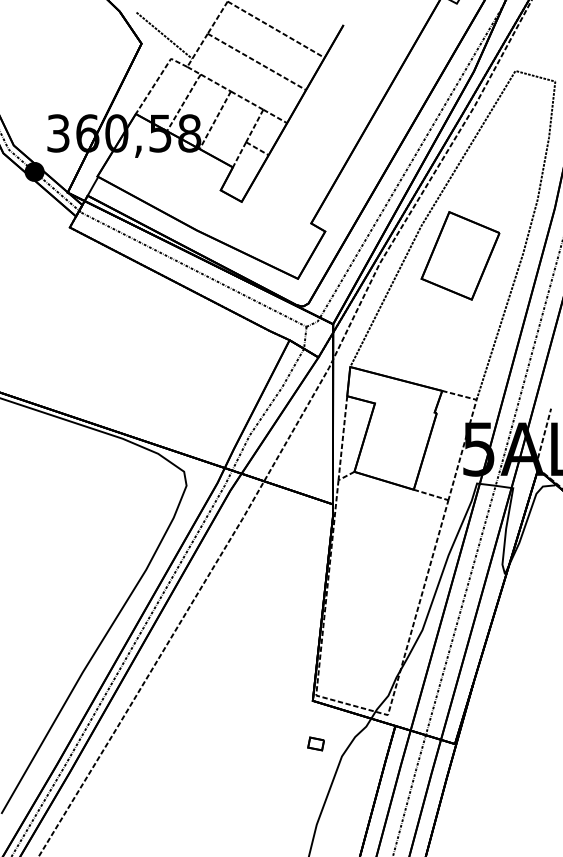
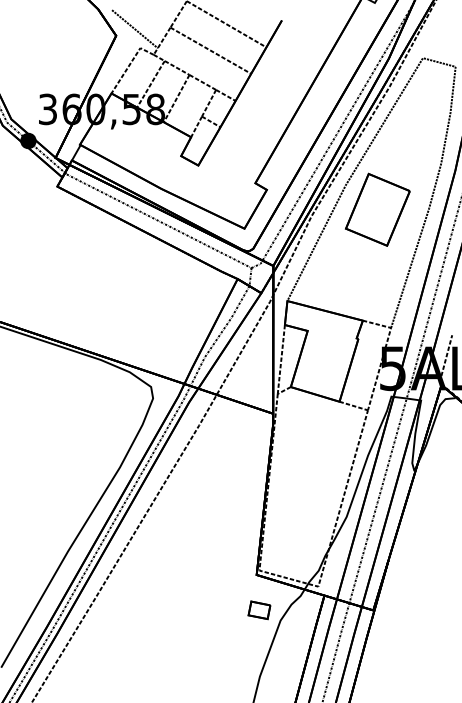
part: (315, 743) -> (258, 609), size x1.67

